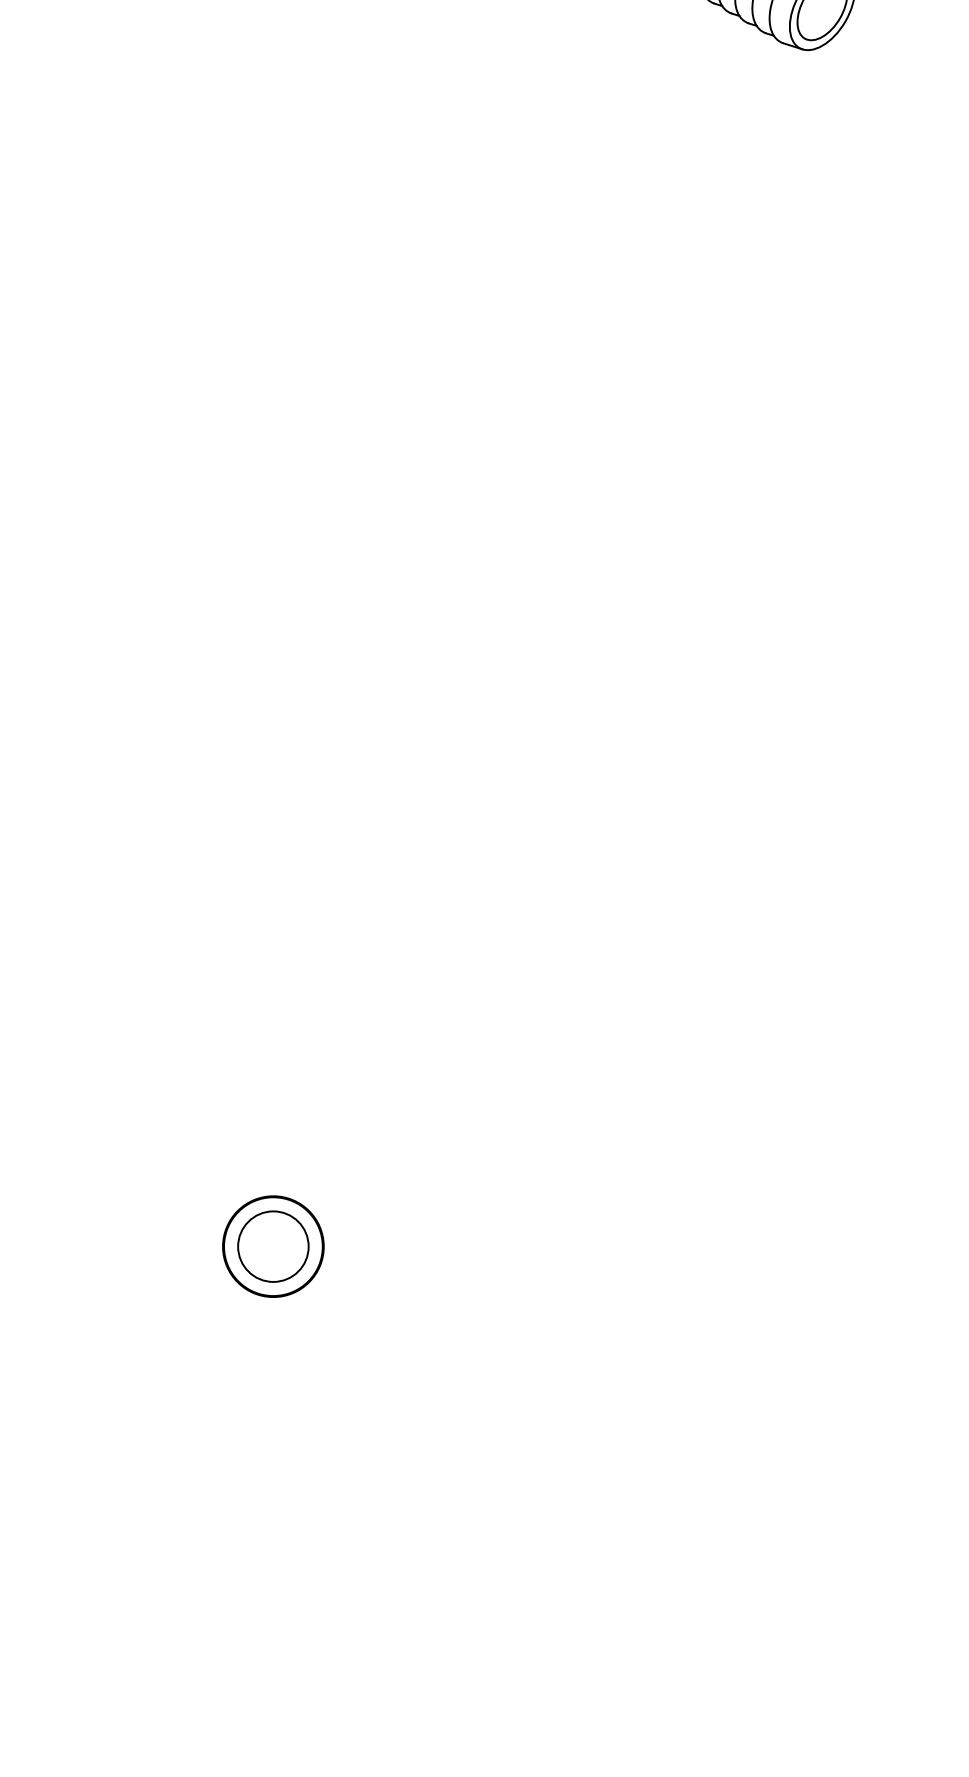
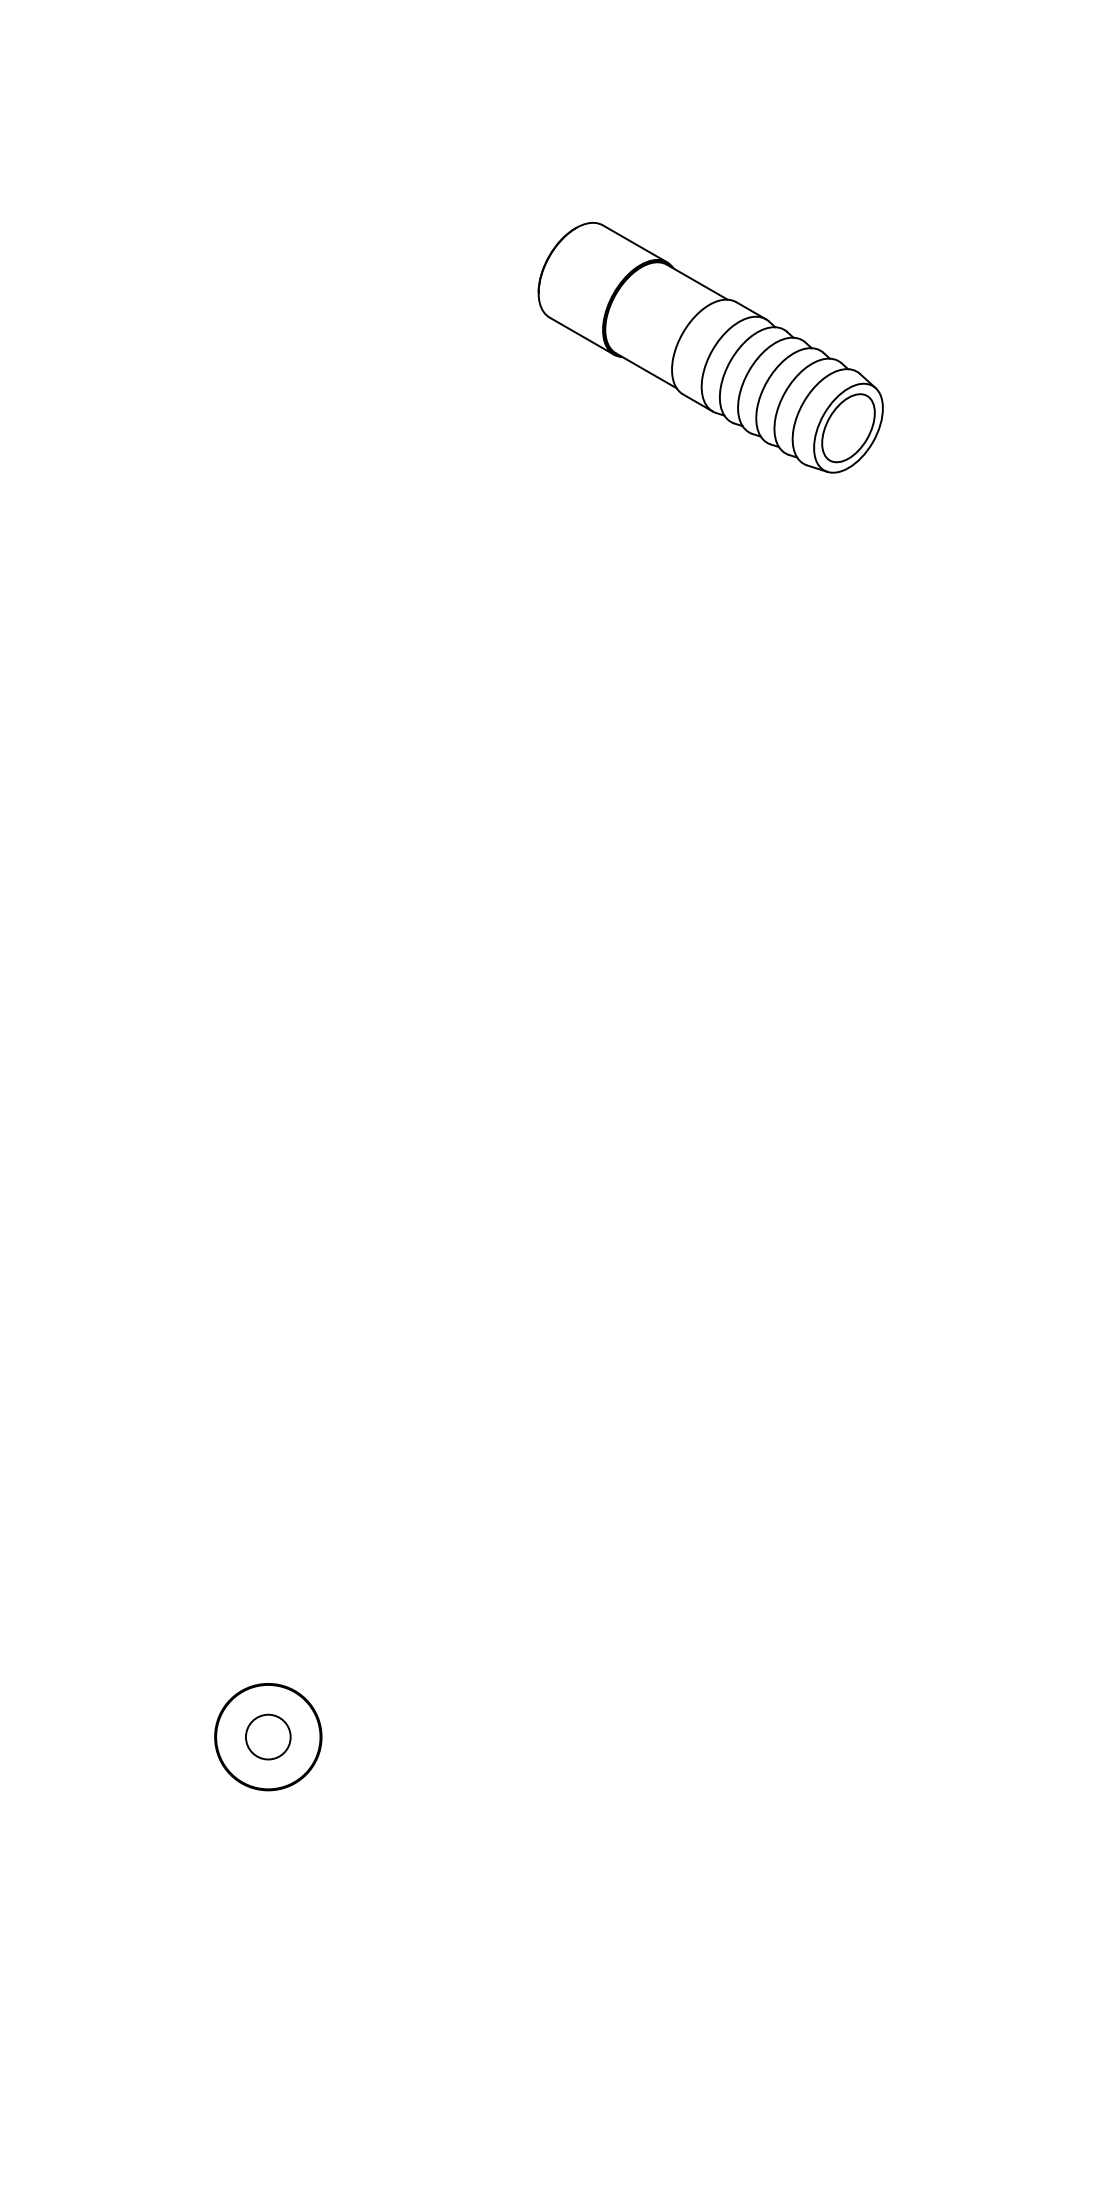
circle: (273, 1246) -> (268, 1736), size x0.6

